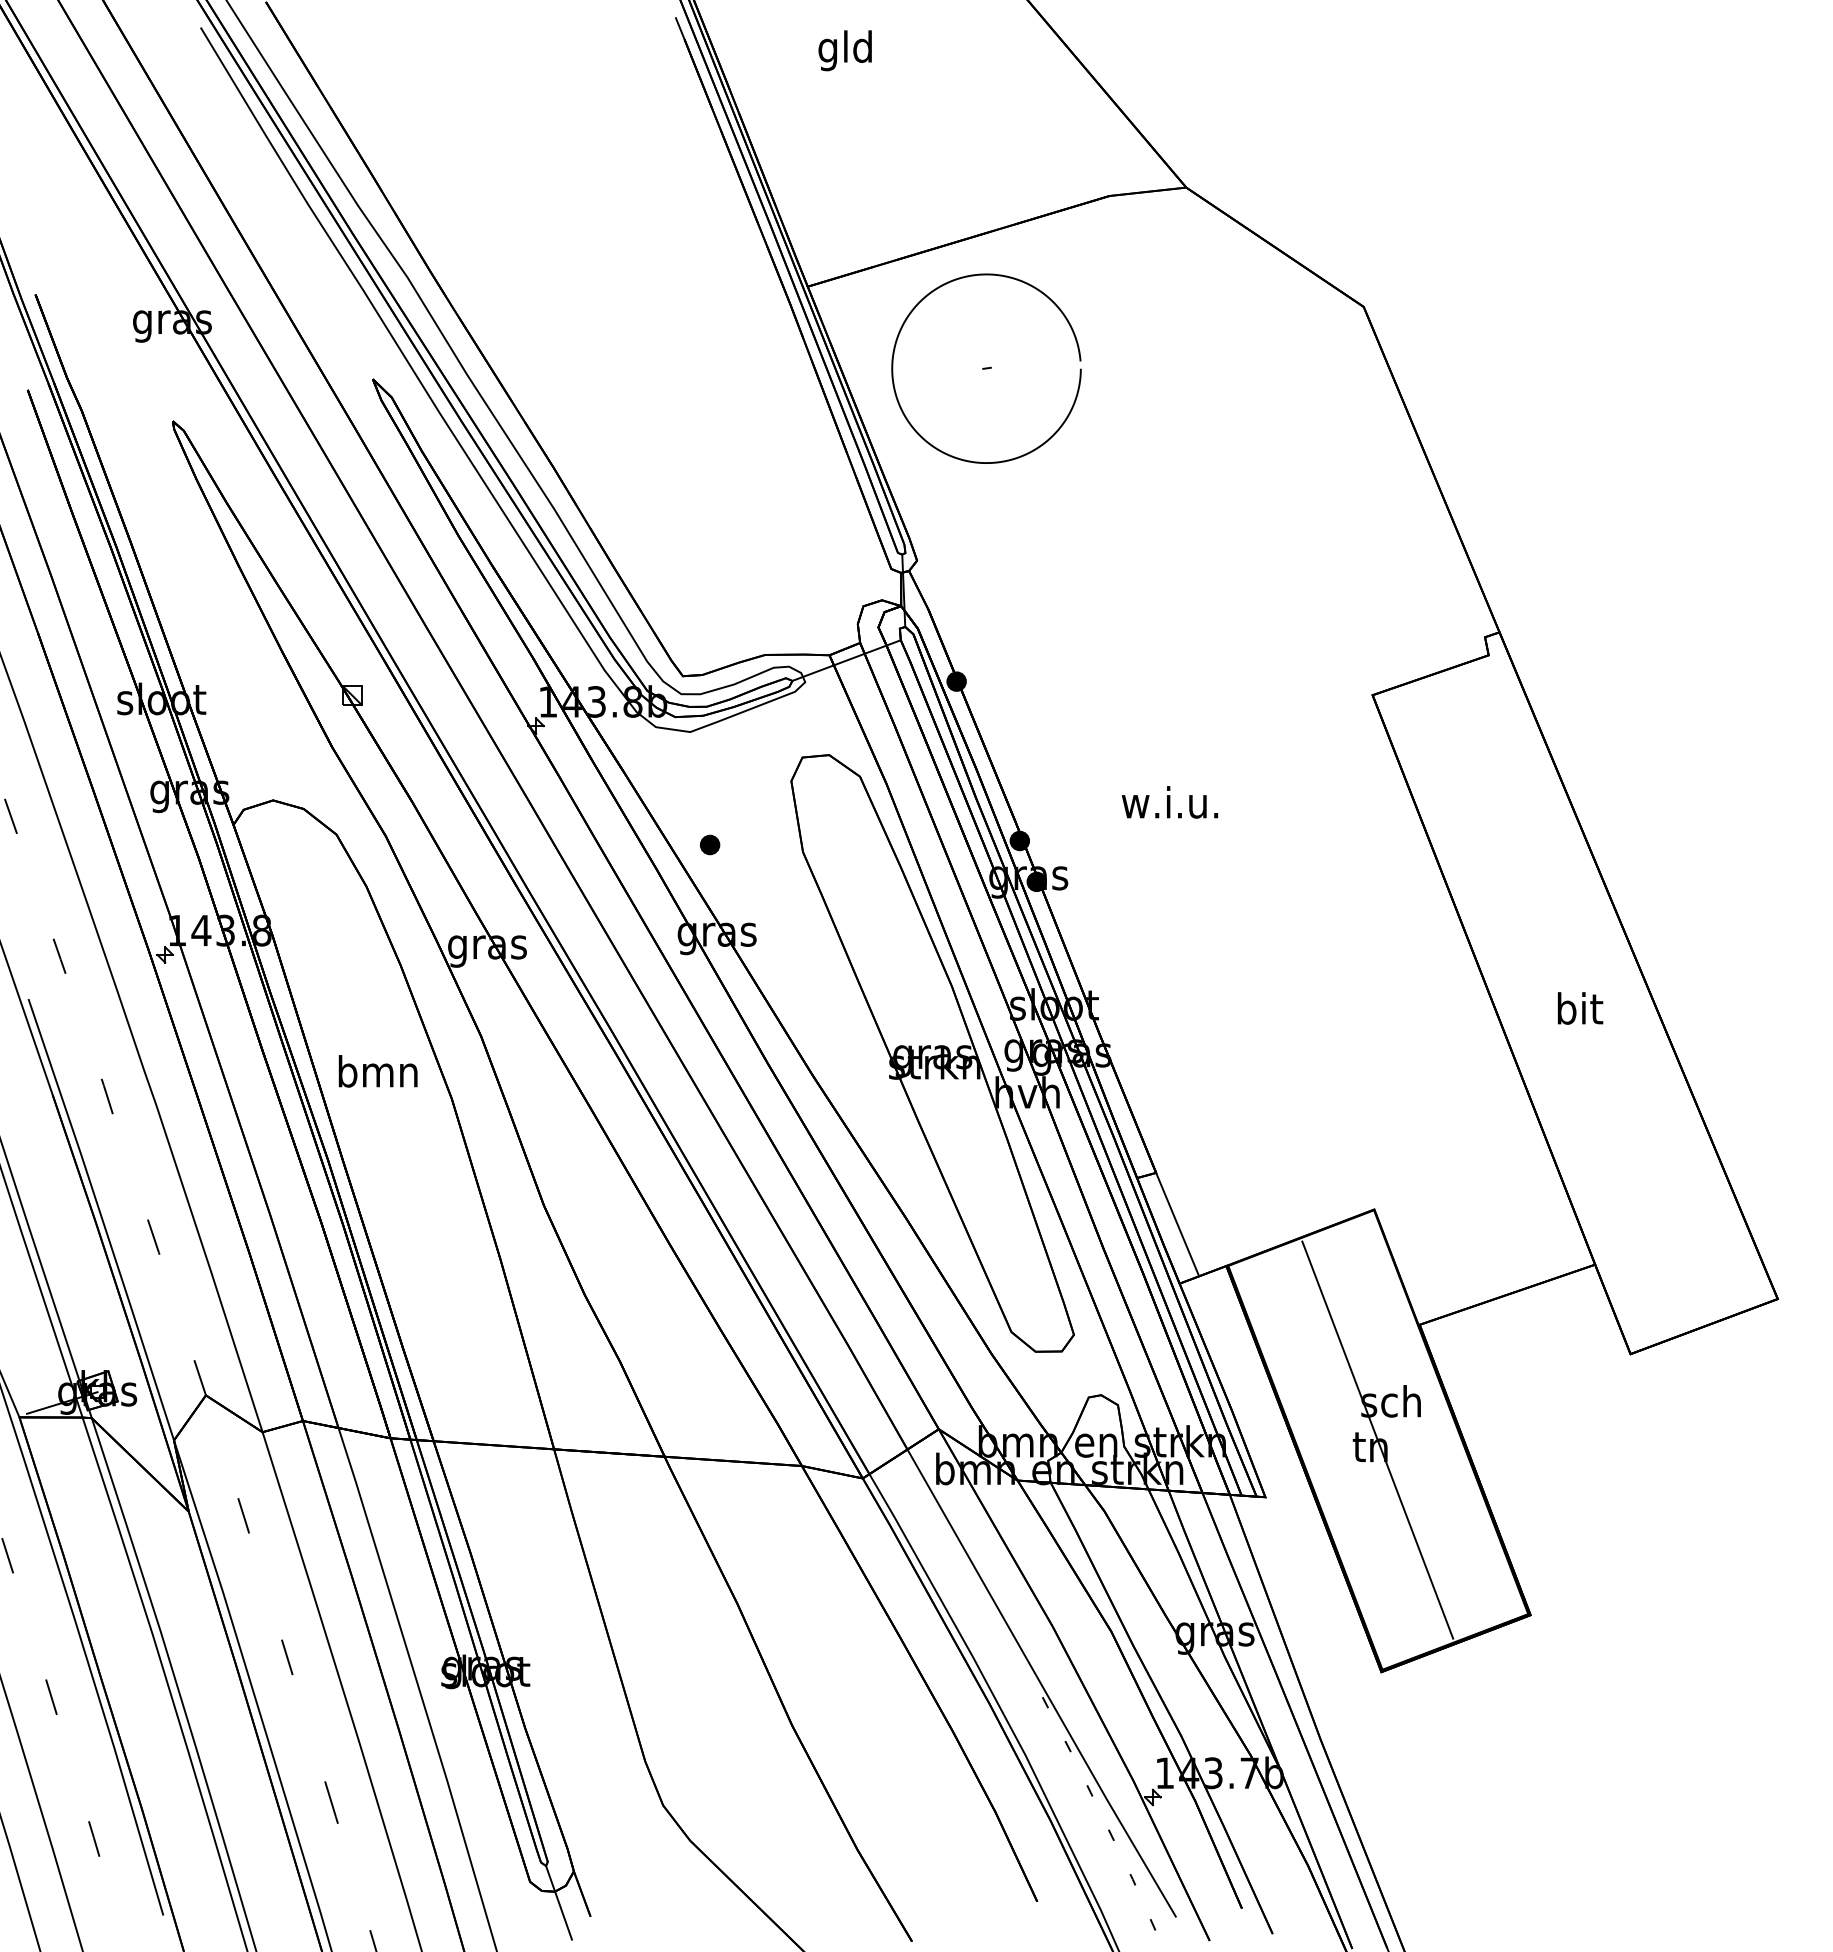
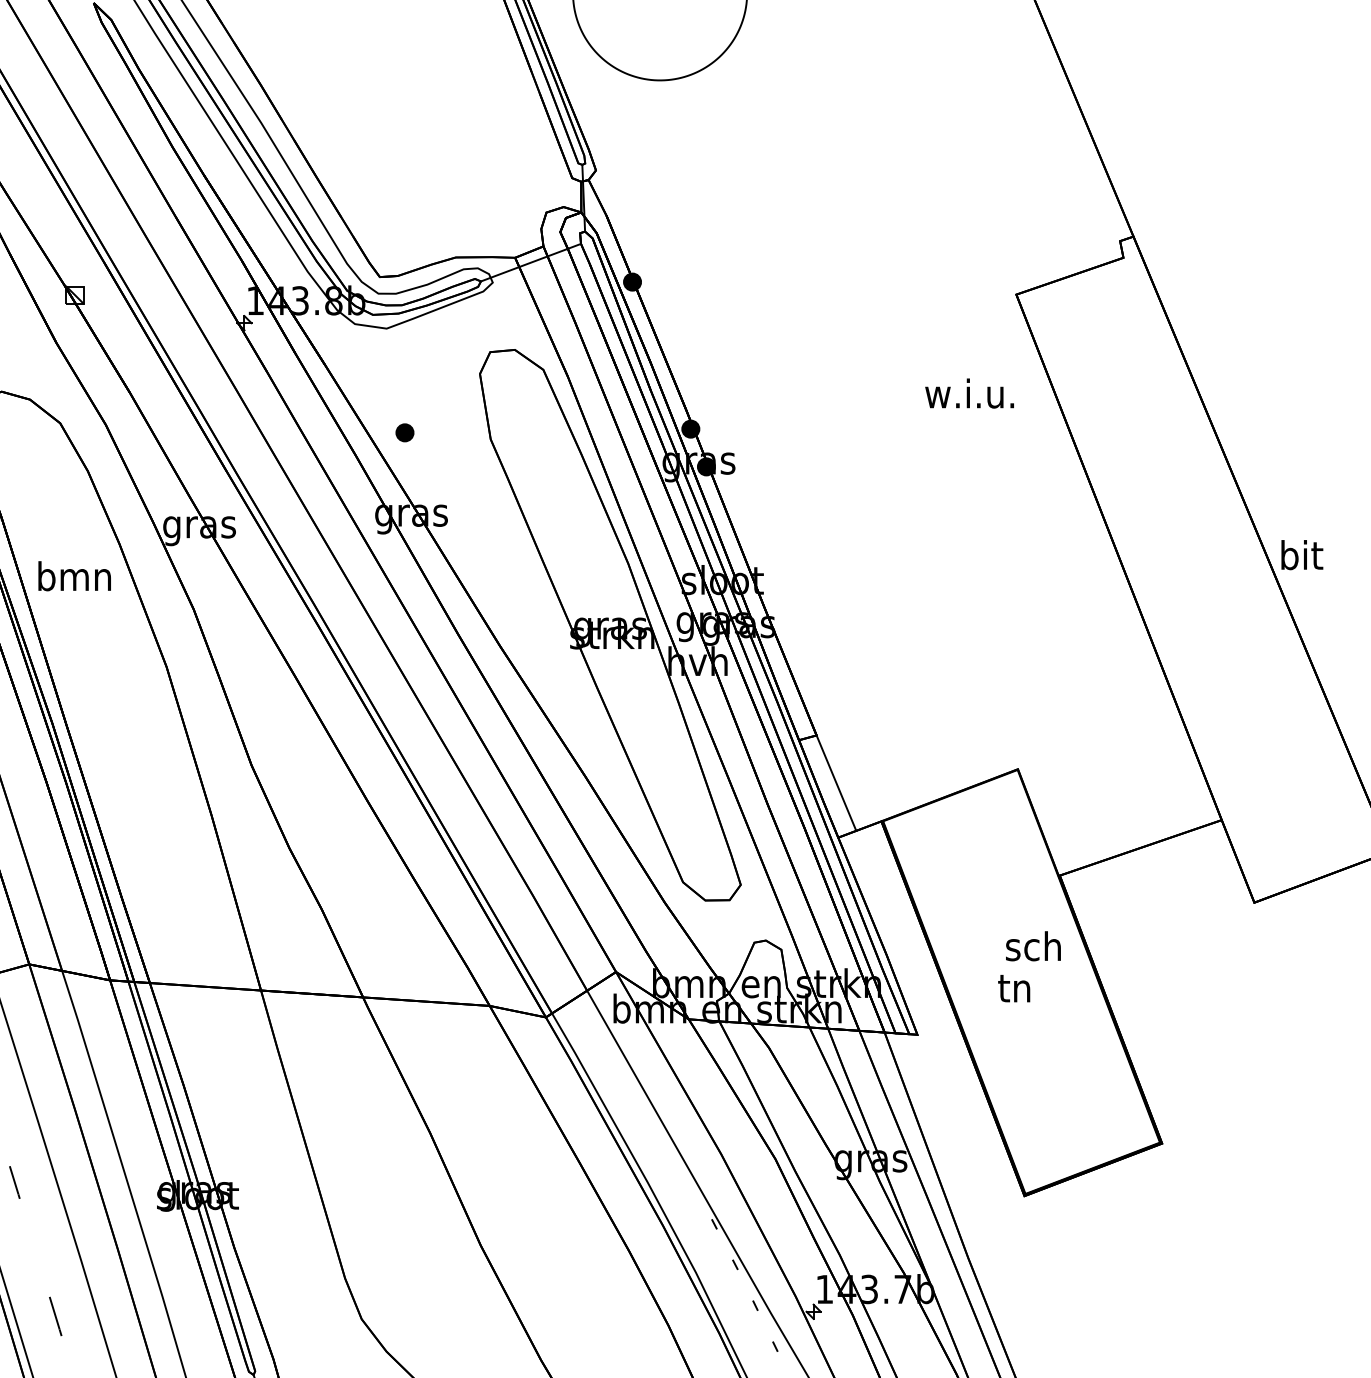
text: (1169, 802) -> (969, 393), moved
text: (1580, 1008) -> (1302, 555), moved
text: (377, 1071) -> (74, 576), moved
line: (1377, 1439) -> (1020, 981), removed

